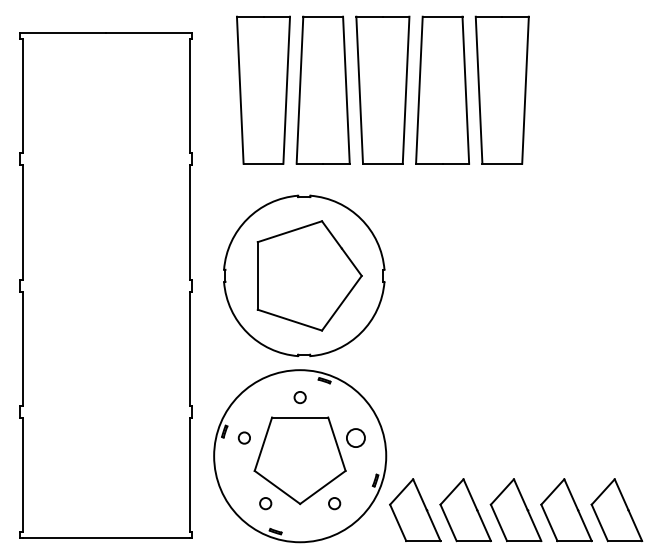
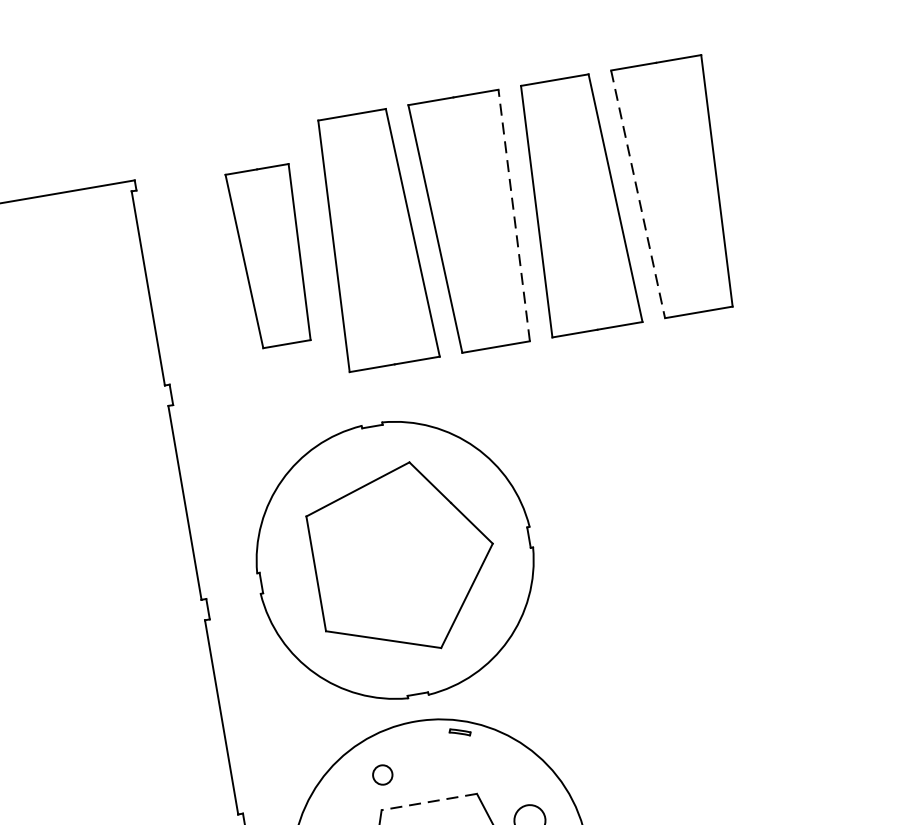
part: (263, 89) -> (271, 255), size x0.7
line: (406, 90) -> (514, 215), solid -> dashed
line: (479, 90) -> (638, 194), solid -> dashed
circle: (299, 397) -> (381, 775), moved
line: (299, 417) -> (428, 802), solid -> dashed

